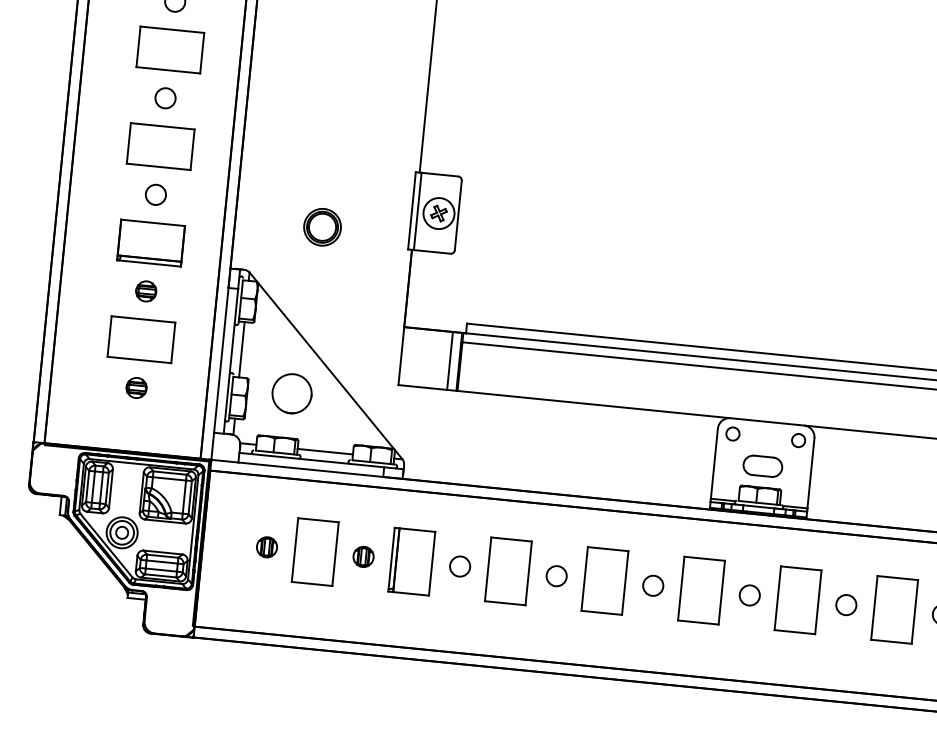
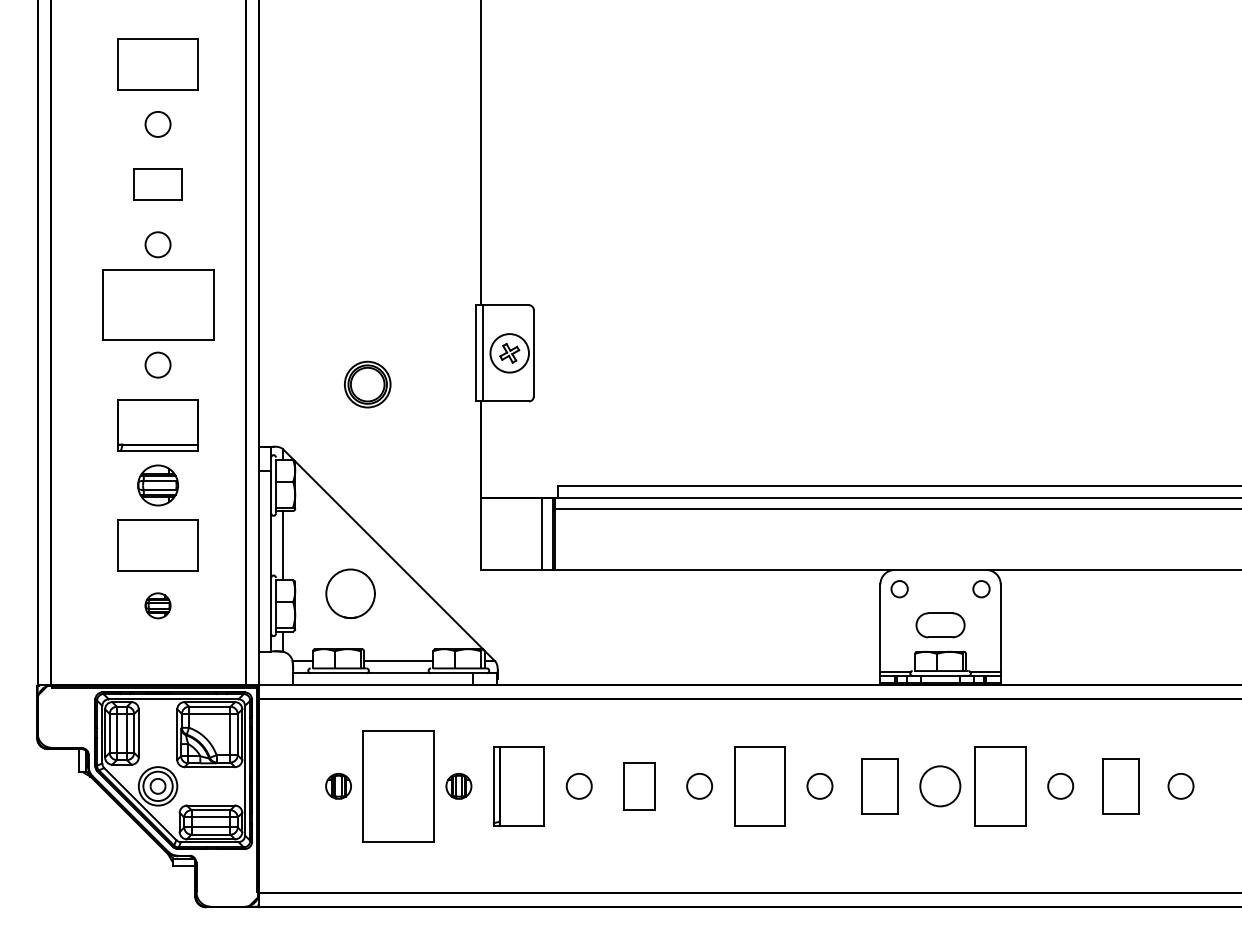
part: (169, 49) -> (157, 184), size x0.6
part: (160, 146) -> (157, 304), size x1.4
part: (145, 291) -> (157, 485), size x1.6
part: (315, 552) -> (398, 786), size x1.4
part: (508, 571) -> (639, 786), size x0.6
part: (700, 590) -> (879, 786), size x0.7
circle: (749, 594) -> (939, 785), size x1.6
part: (894, 610) -> (1120, 786), size x0.7

